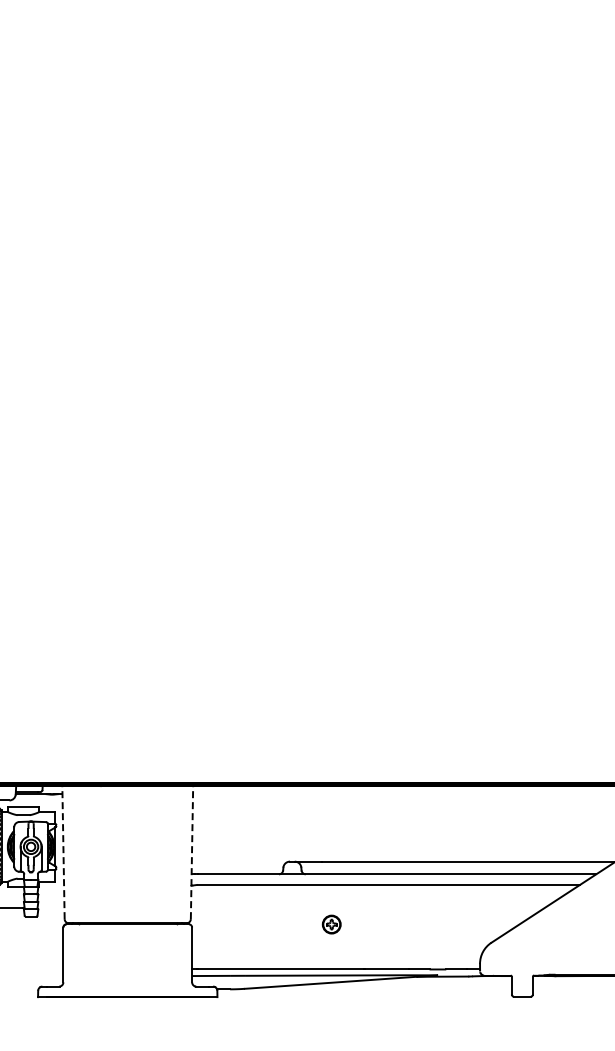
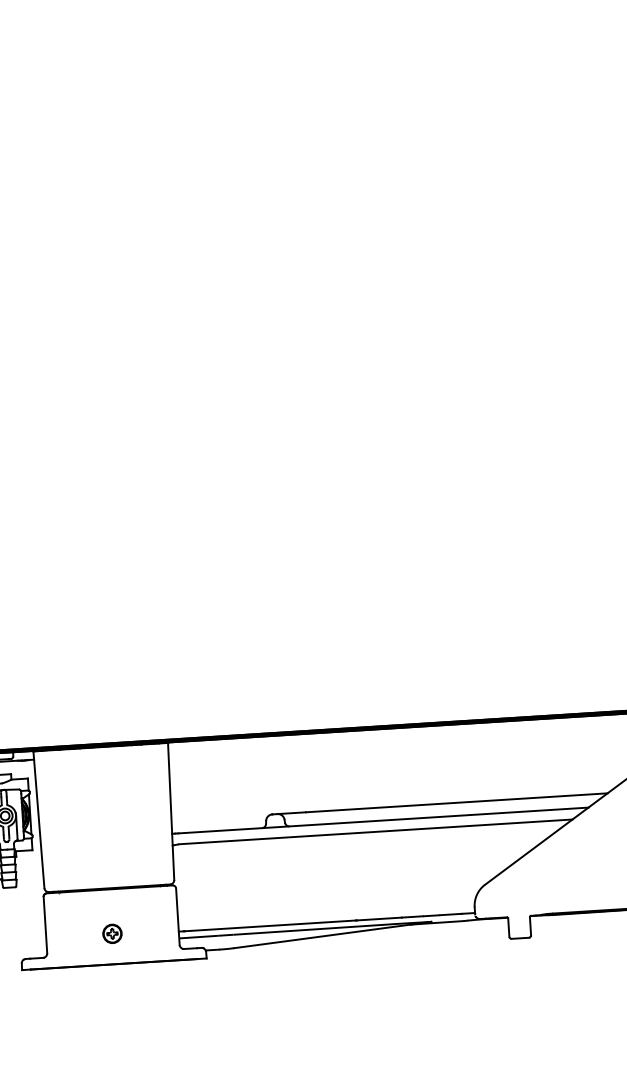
line: (63, 852) -> (38, 819), dashed -> solid
line: (192, 852) -> (171, 811), dashed -> solid
part: (331, 924) -> (112, 933), moved

